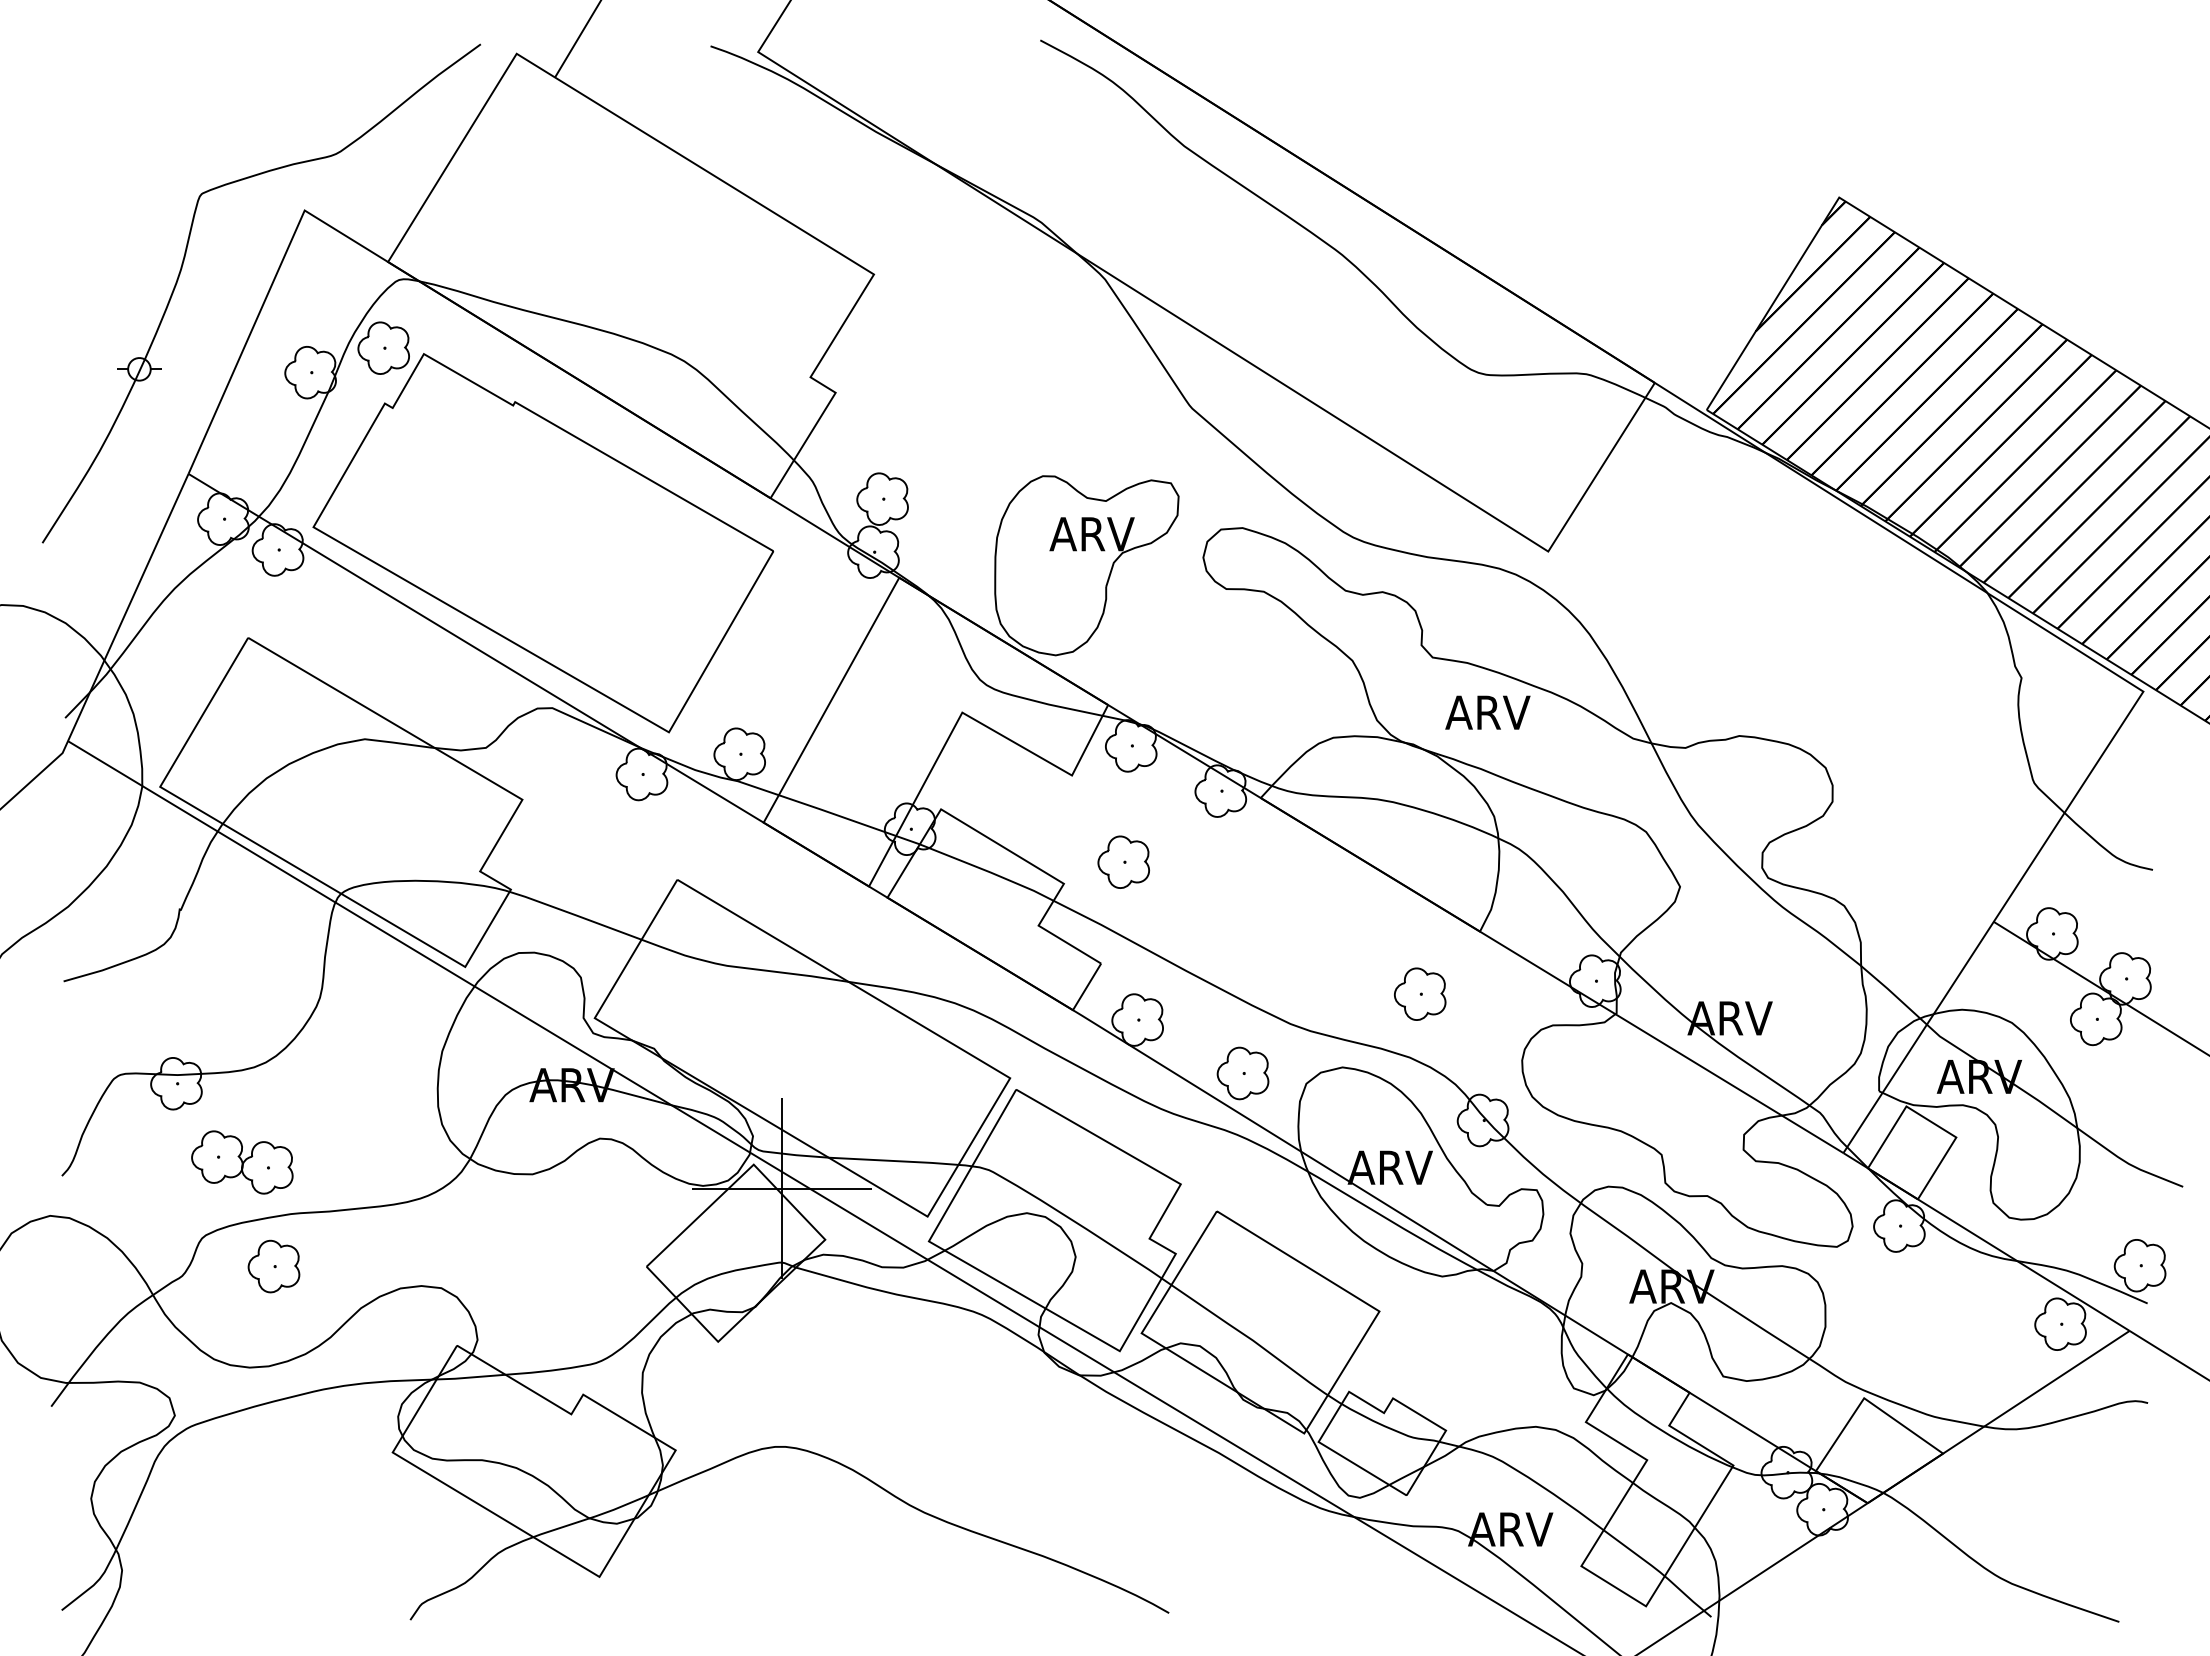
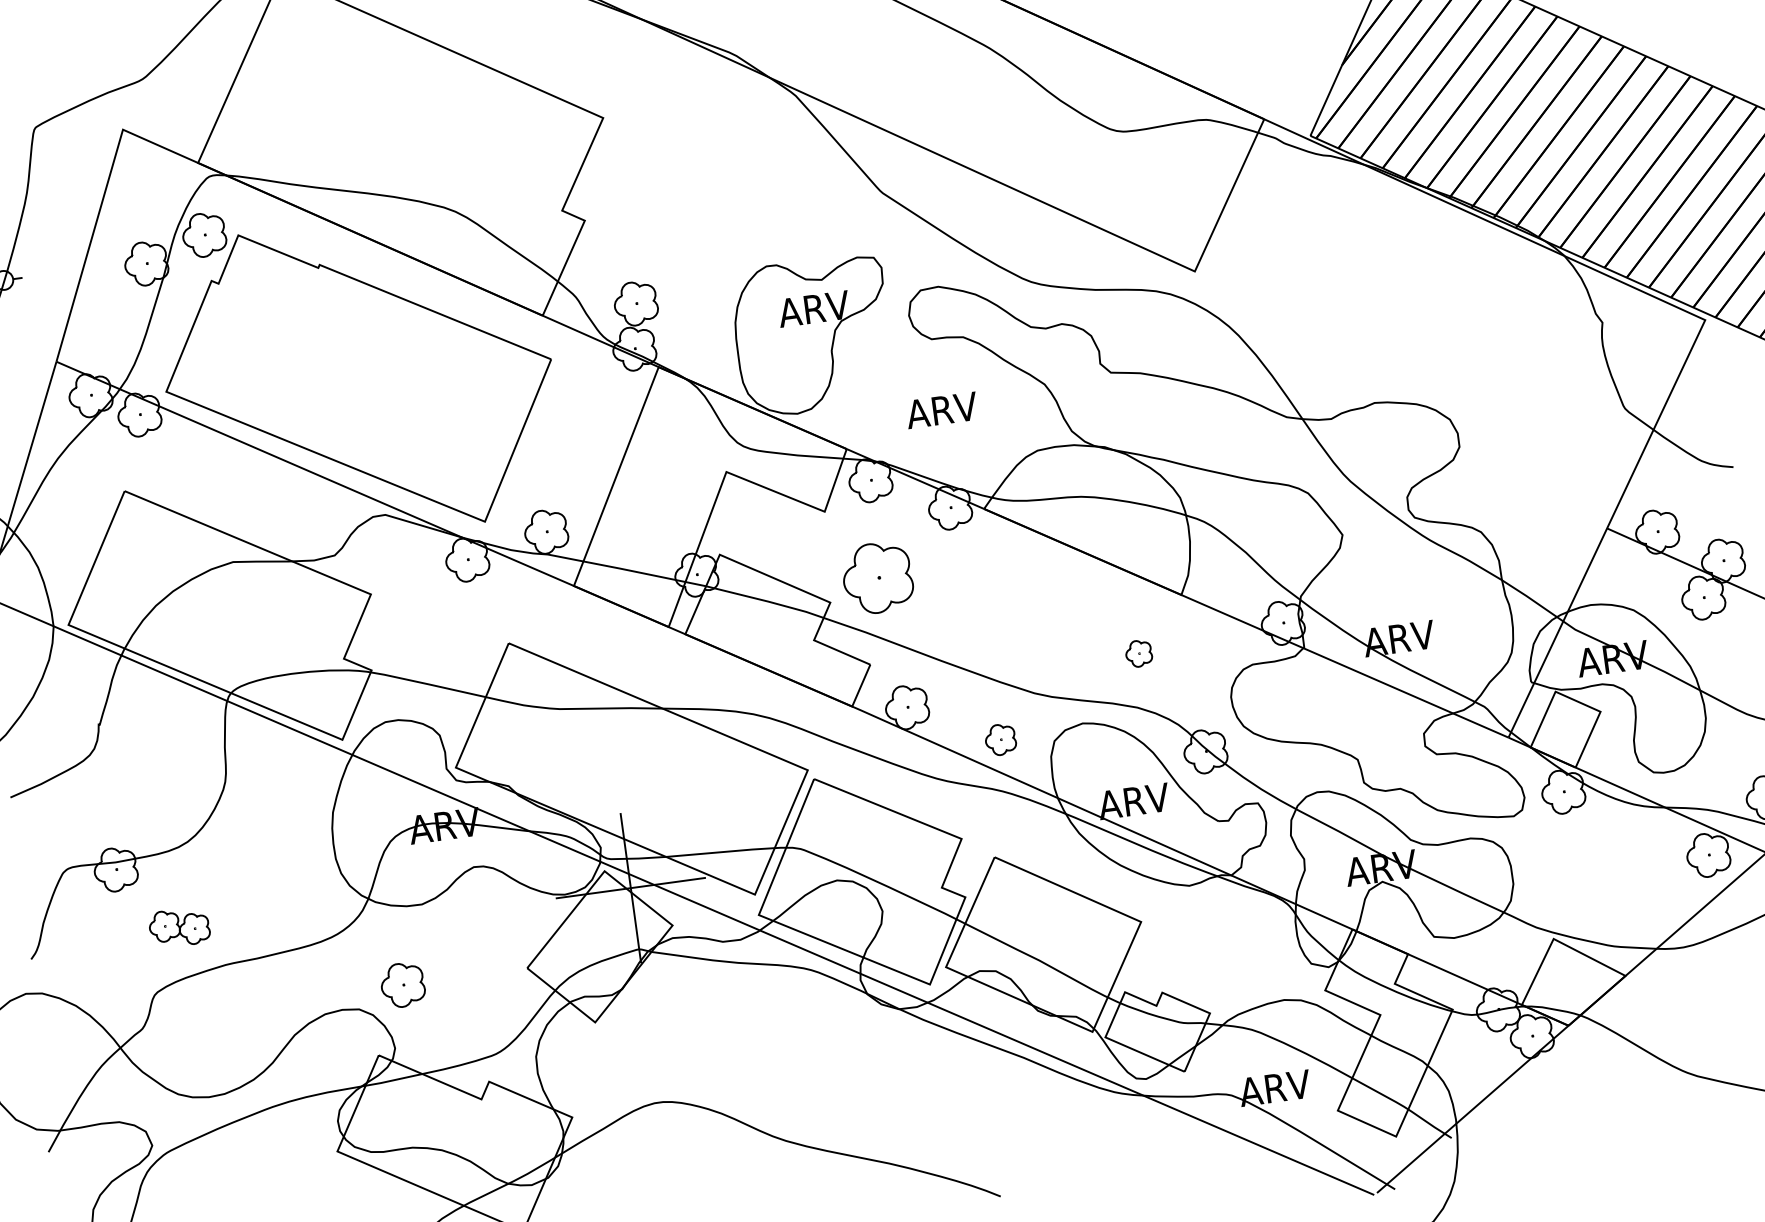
text: (1487, 712) -> (941, 410), moved
part: (1123, 861) -> (877, 577), size x1.6
part: (1420, 993) -> (1139, 653), size x0.6
part: (1242, 1073) -> (1000, 739), size x0.7
part: (242, 1162) -> (179, 927), size x0.7
part: (273, 1266) -> (402, 985), moved

